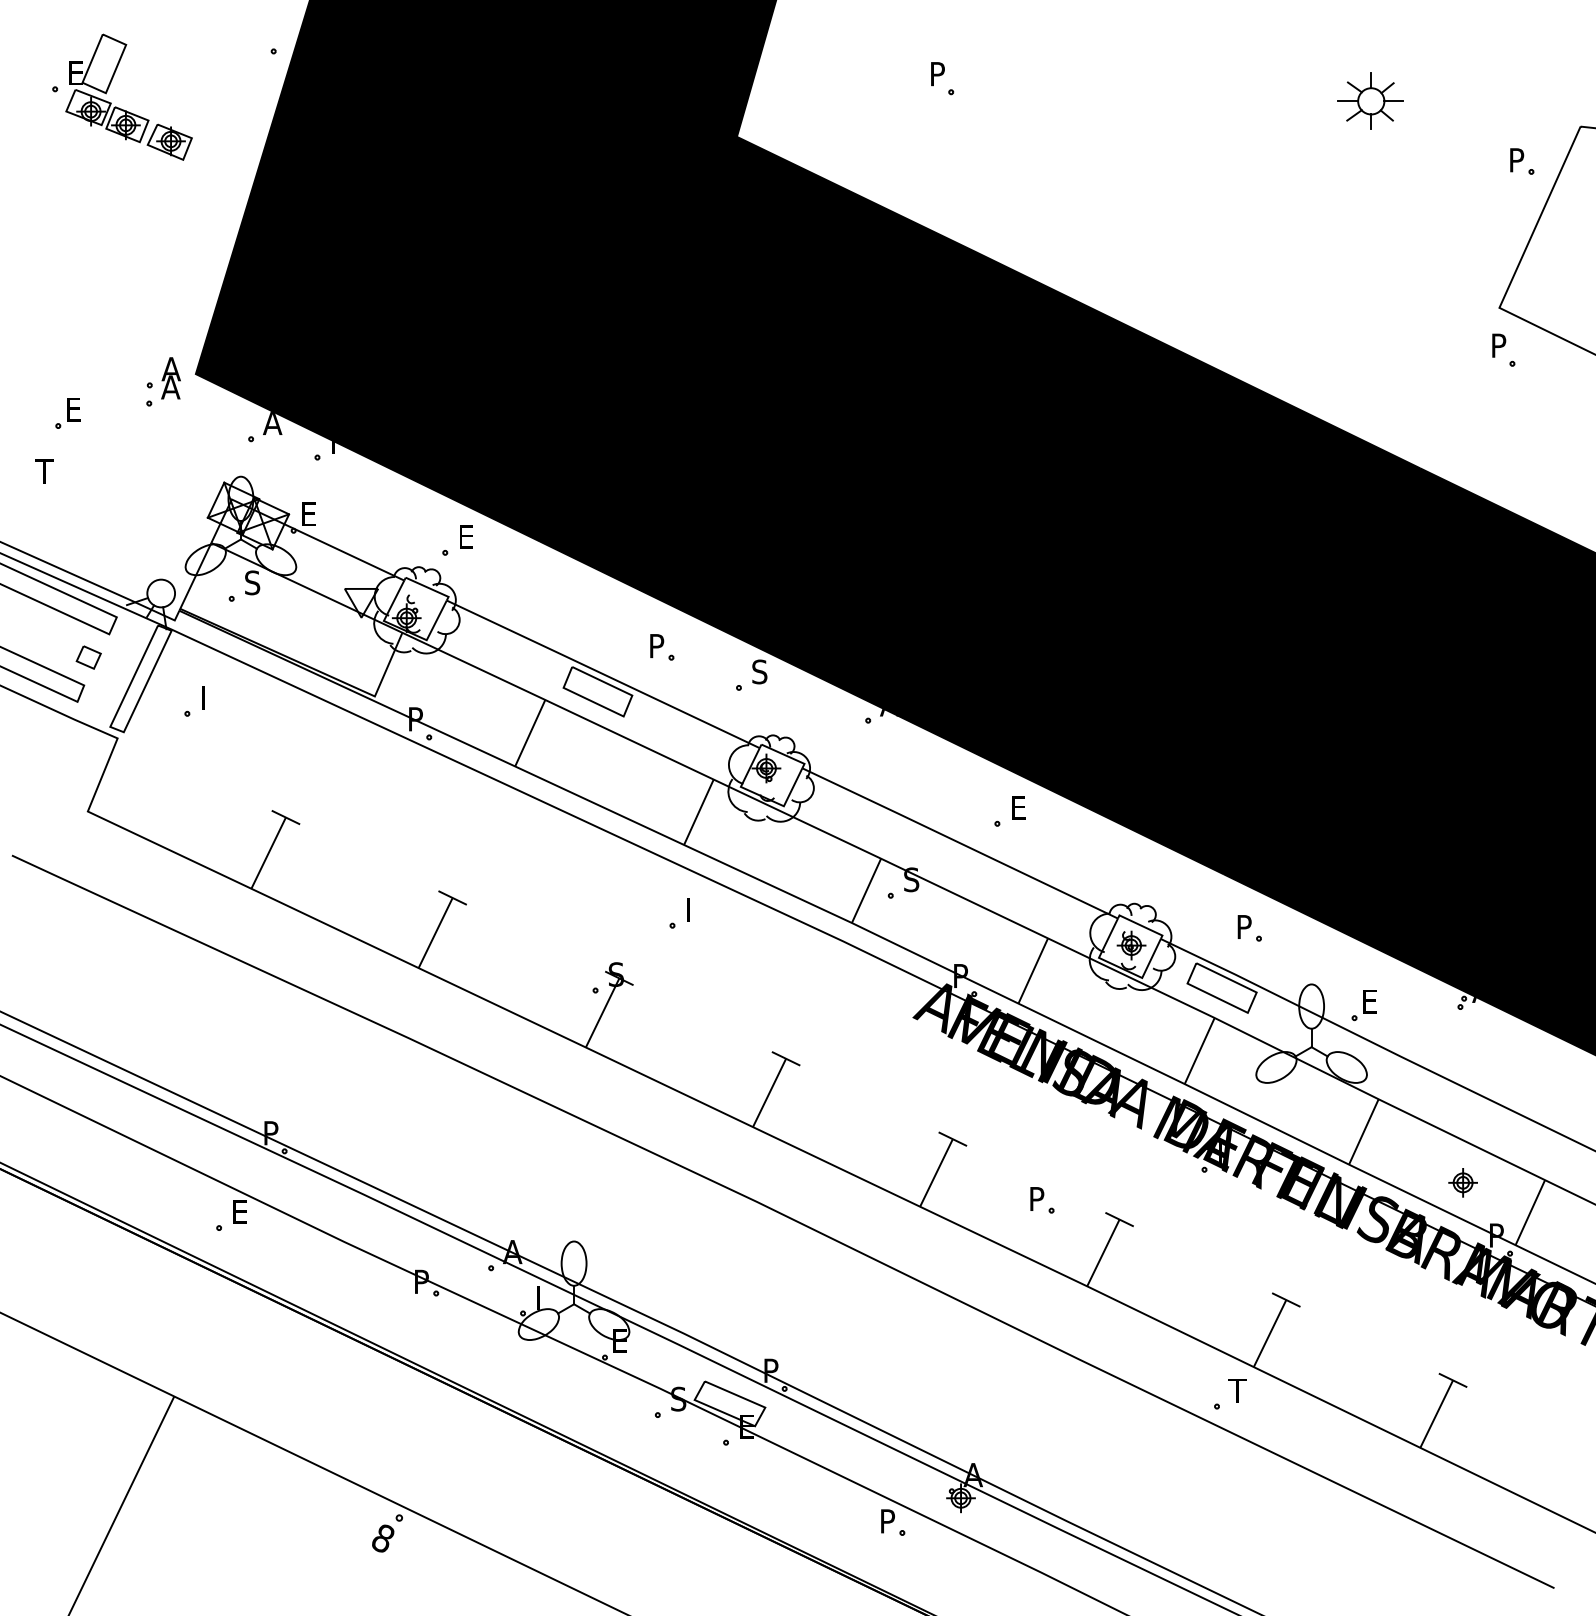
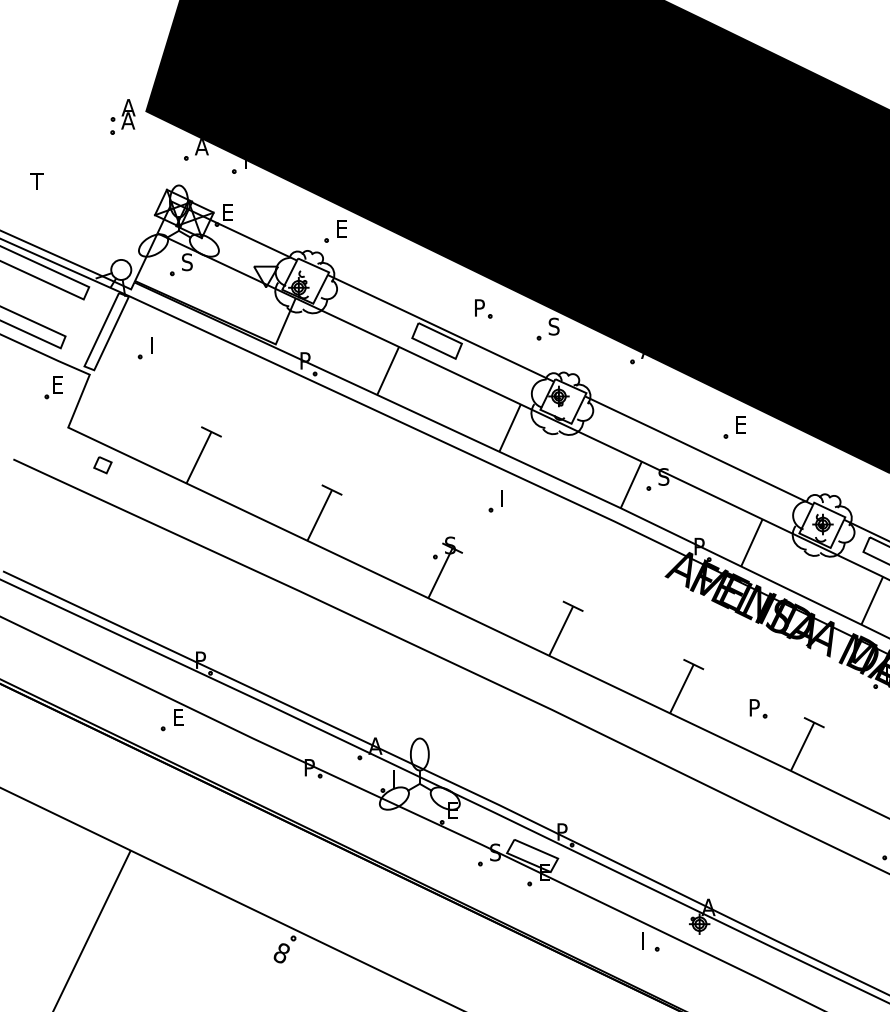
part: (67, 413) -> (53, 387), moved
part: (88, 657) -> (102, 465), moved
text: (888, 1521) -> (647, 940), P -> I

